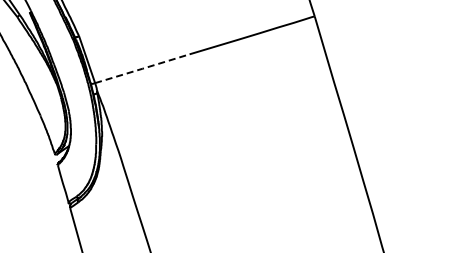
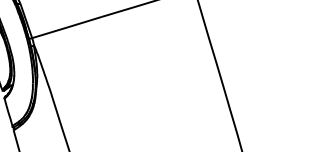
line: (142, 68) -> (67, 27), dashed -> solid

